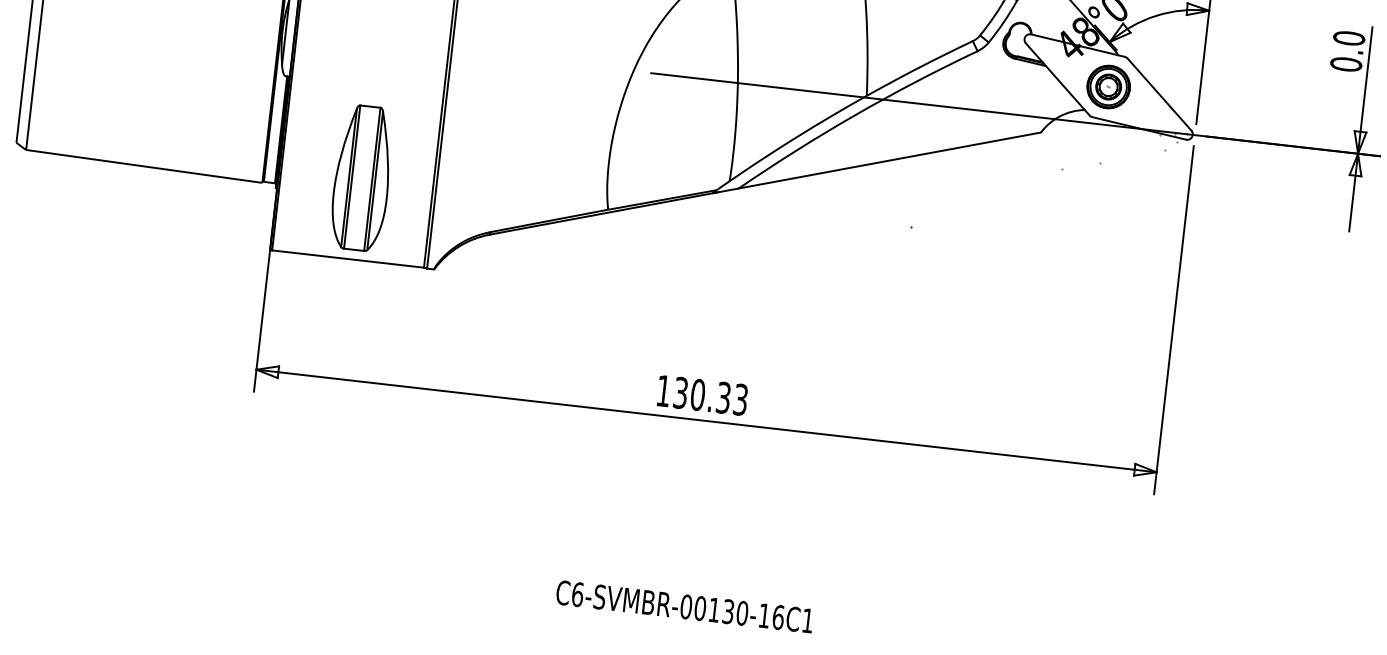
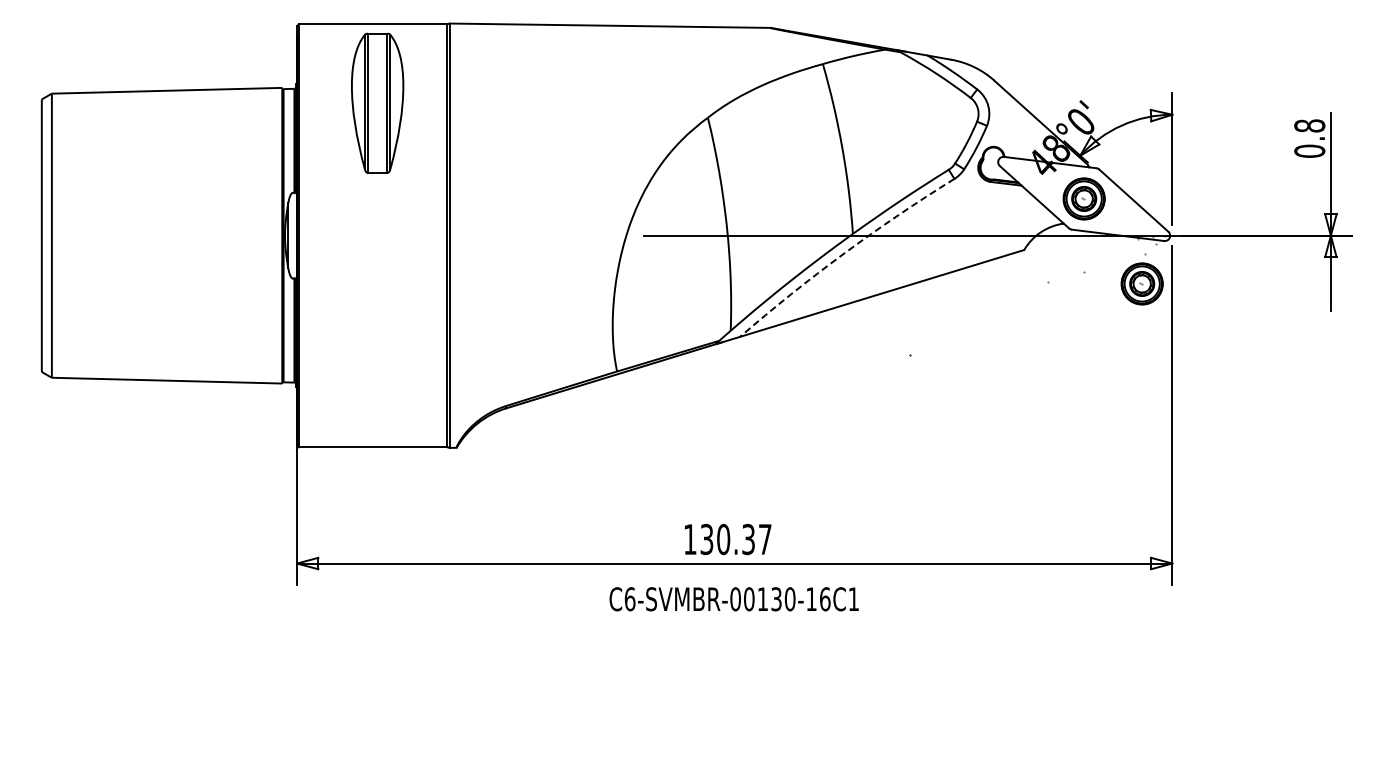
text: (1350, 38) -> (1310, 125), 0.0 -> 0.8
arc: (855, 115) -> (844, 253), solid -> dashed
part: (362, 177) -> (377, 367), removed
part: (1157, 180) -> (1141, 283), added
text: (741, 399) -> (765, 539), 130.33 -> 130.37
text: (684, 606) -> (733, 599), moved

